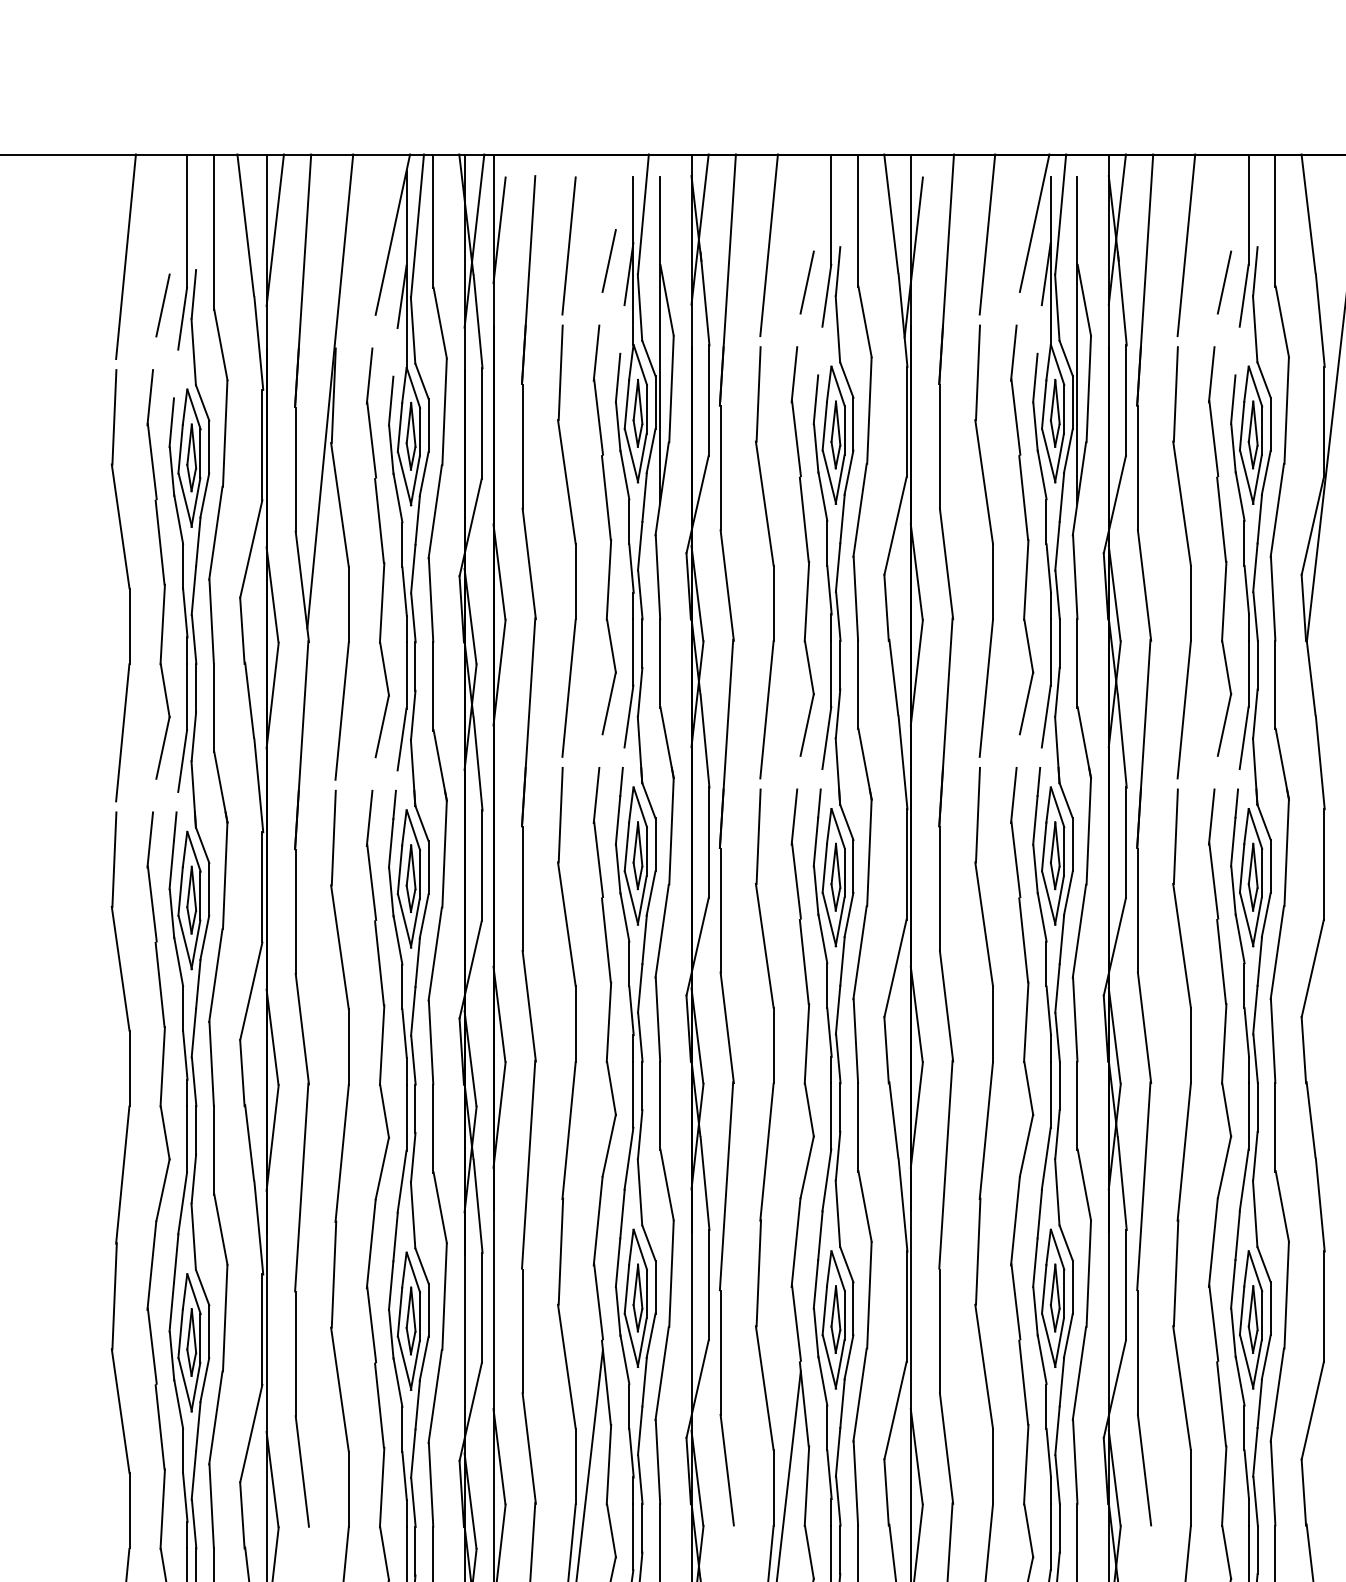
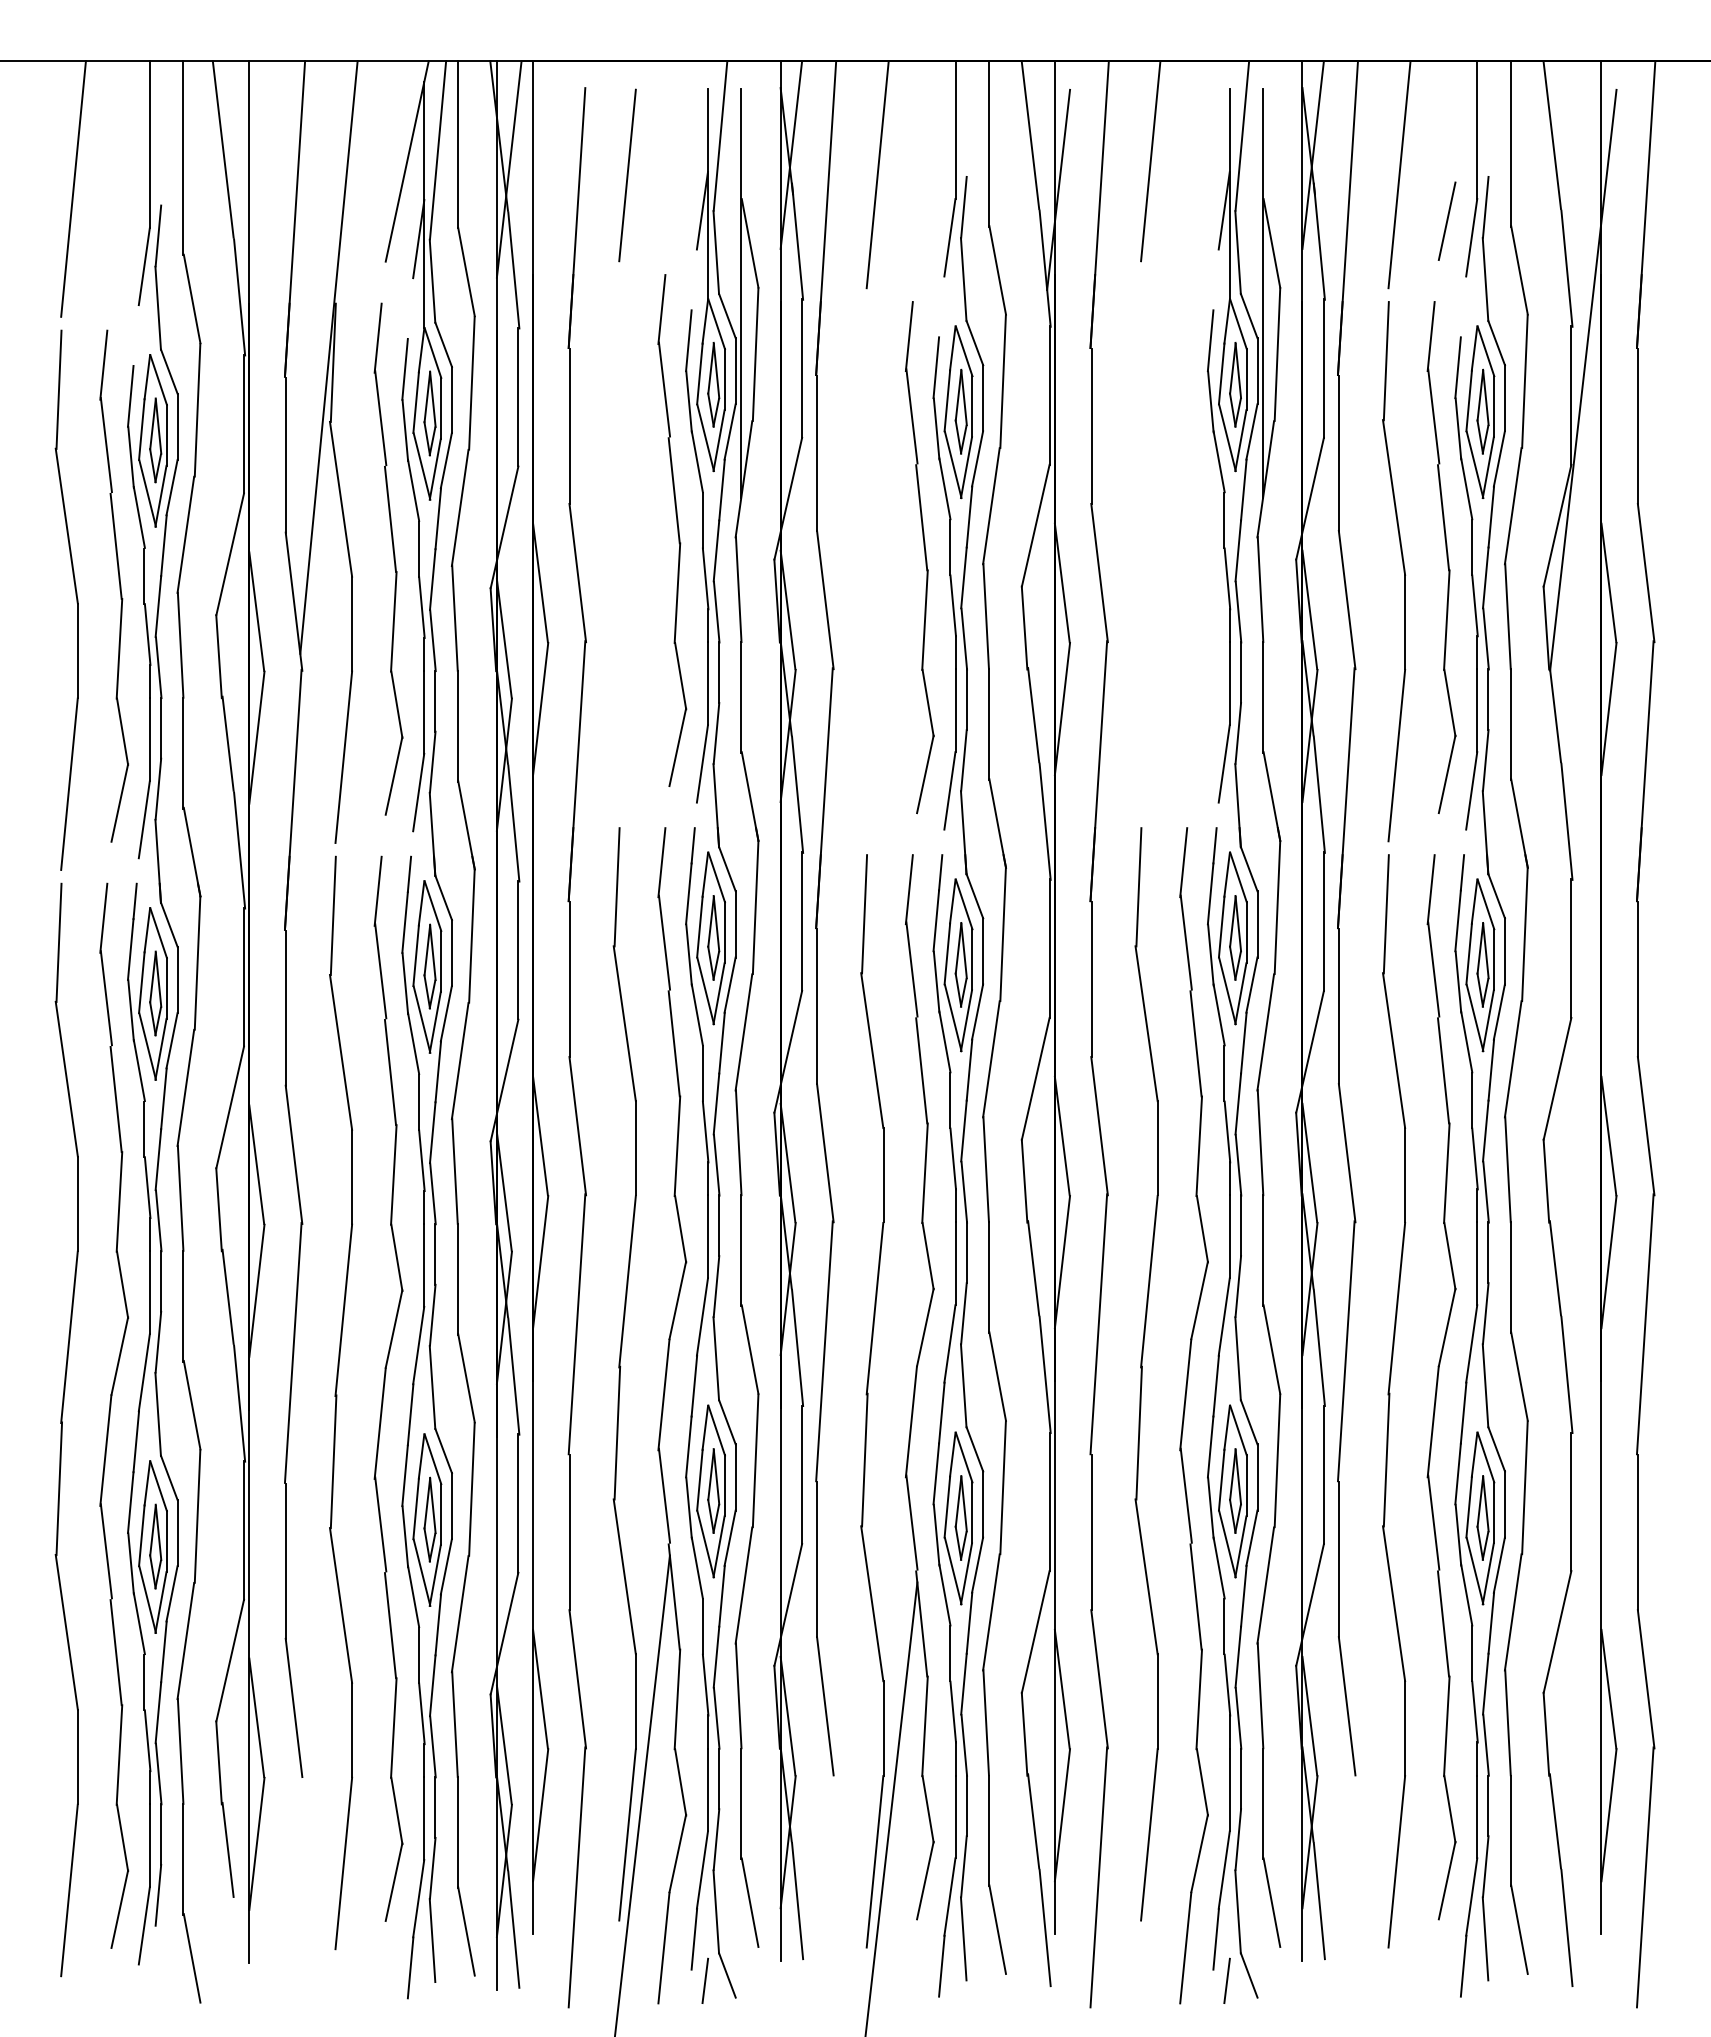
line: (1034, 223) -> (1209, 147), removed
line: (275, 229) -> (260, 155), removed
line: (499, 229) -> (540, 155), removed
line: (609, 261) -> (677, 194), removed
line: (807, 281) -> (925, 220), removed
line: (162, 305) -> (119, 249), removed
part: (1021, 529) -> (1193, 530), removed
part: (573, 537) -> (633, 540), removed
part: (991, 538) -> (1155, 541), removed
part: (772, 562) -> (881, 571), removed

